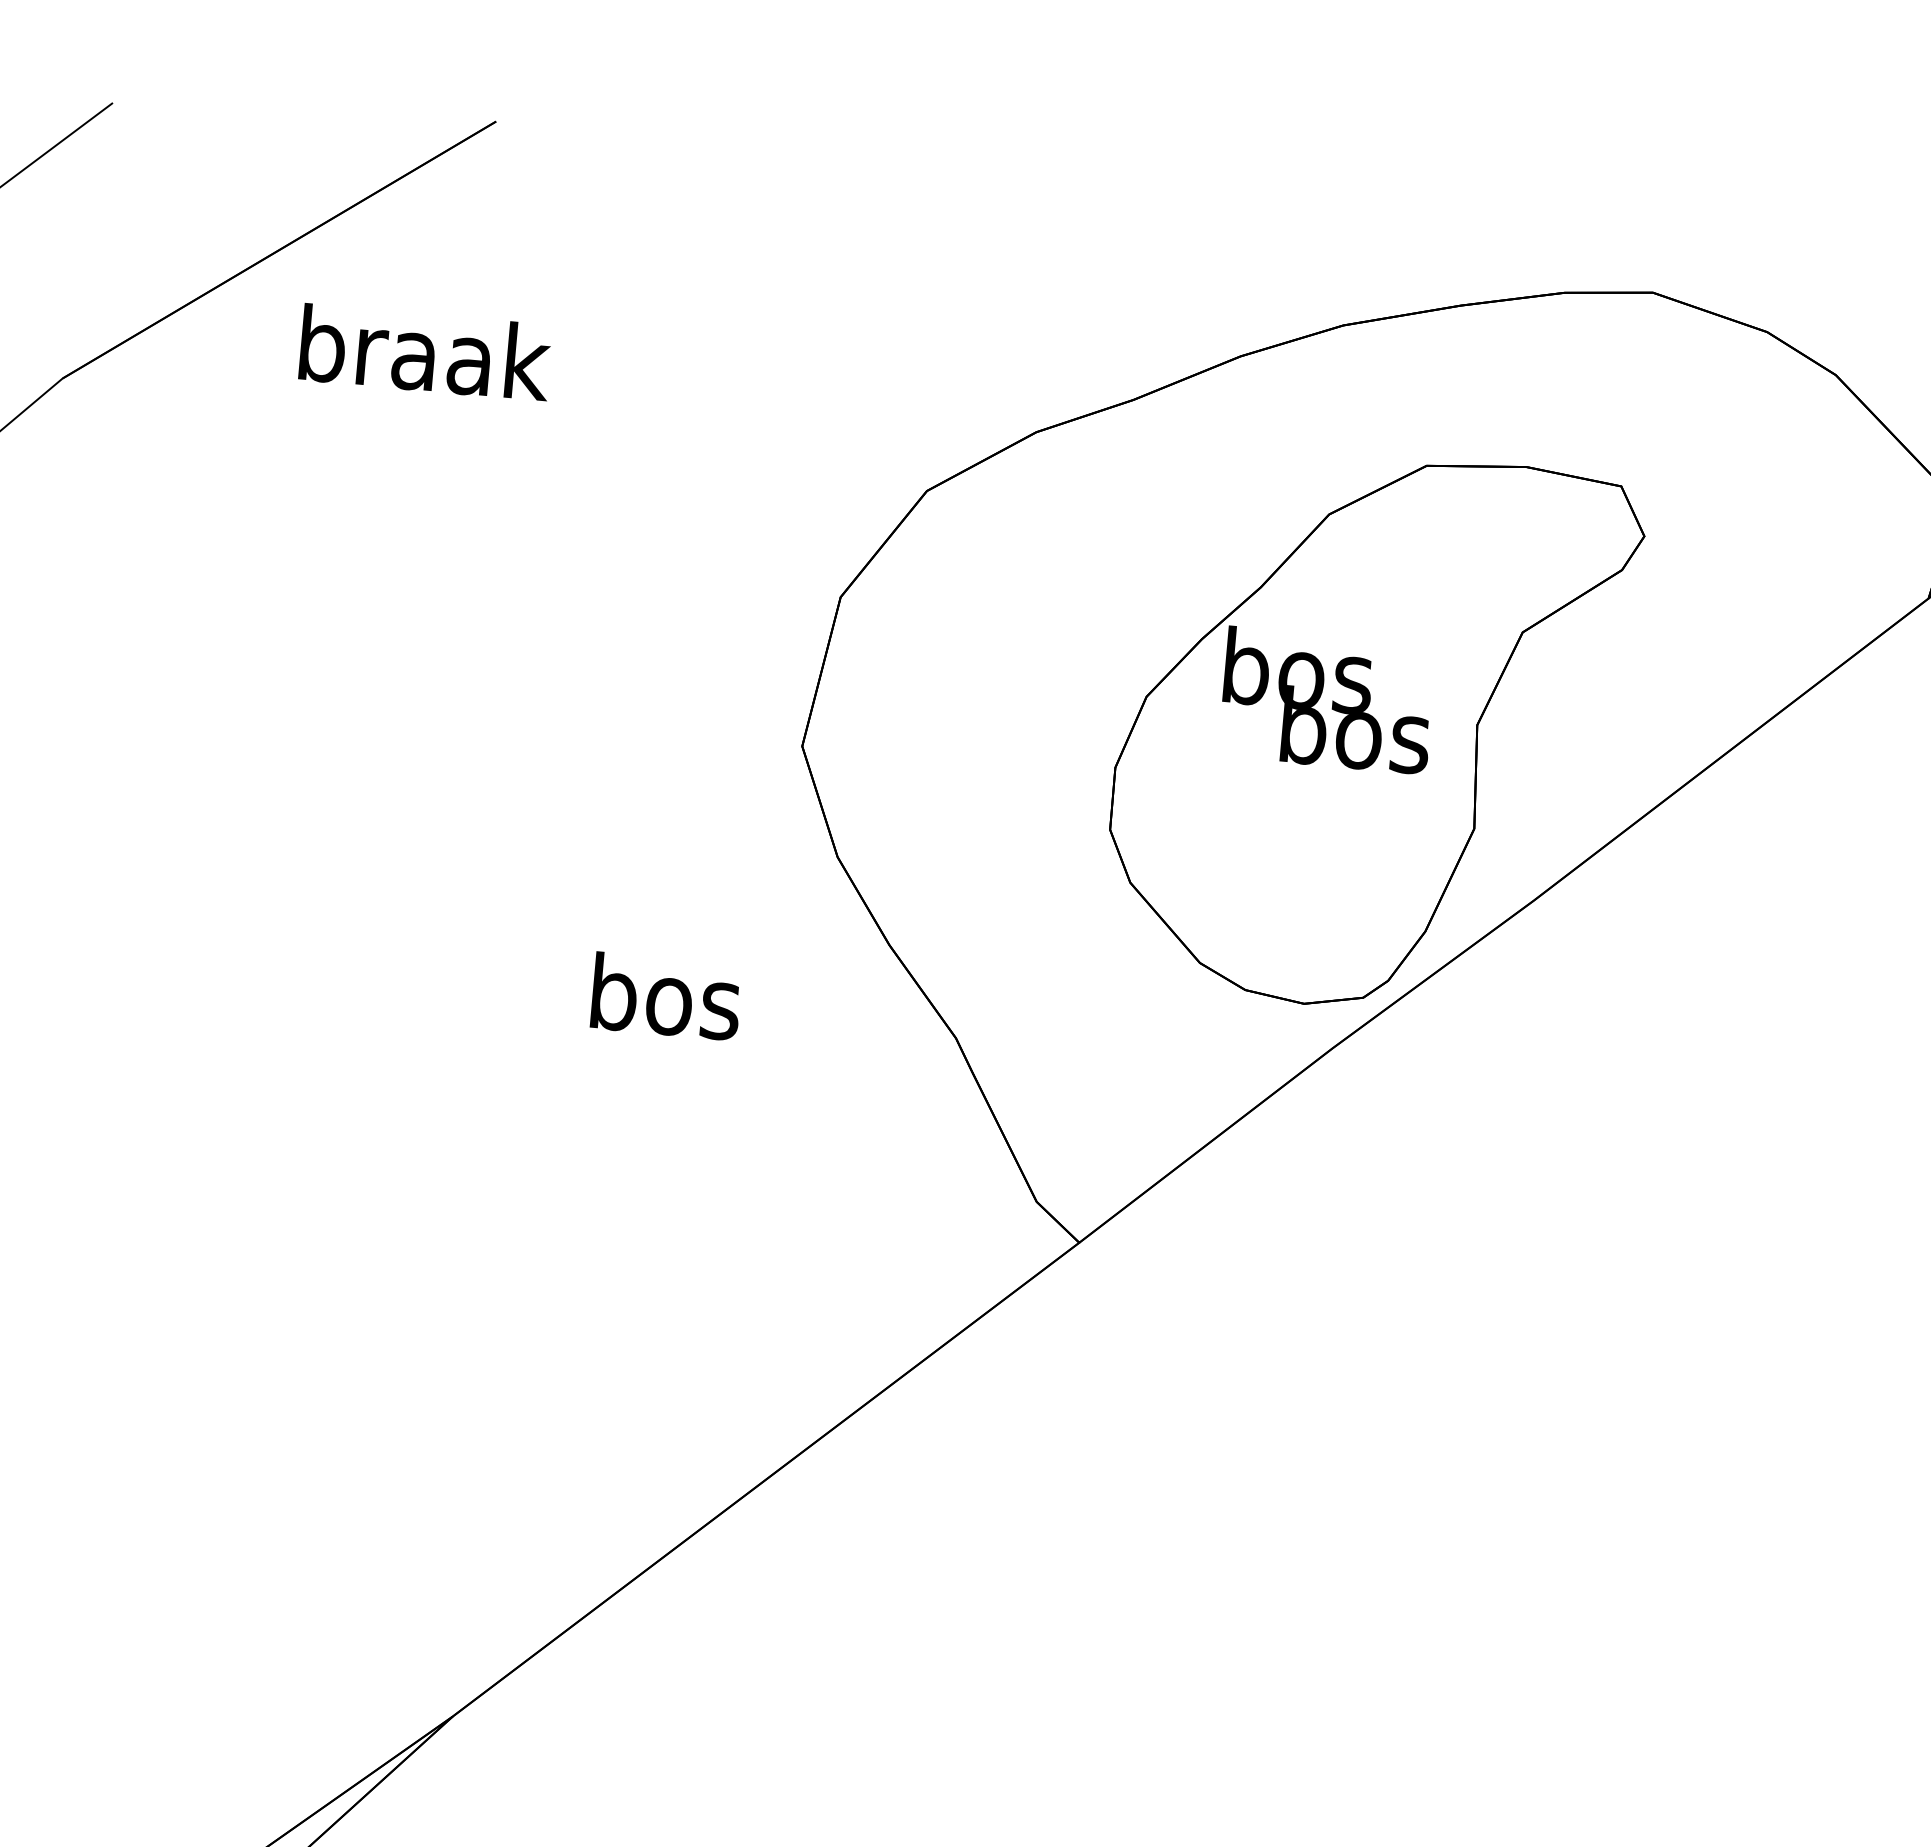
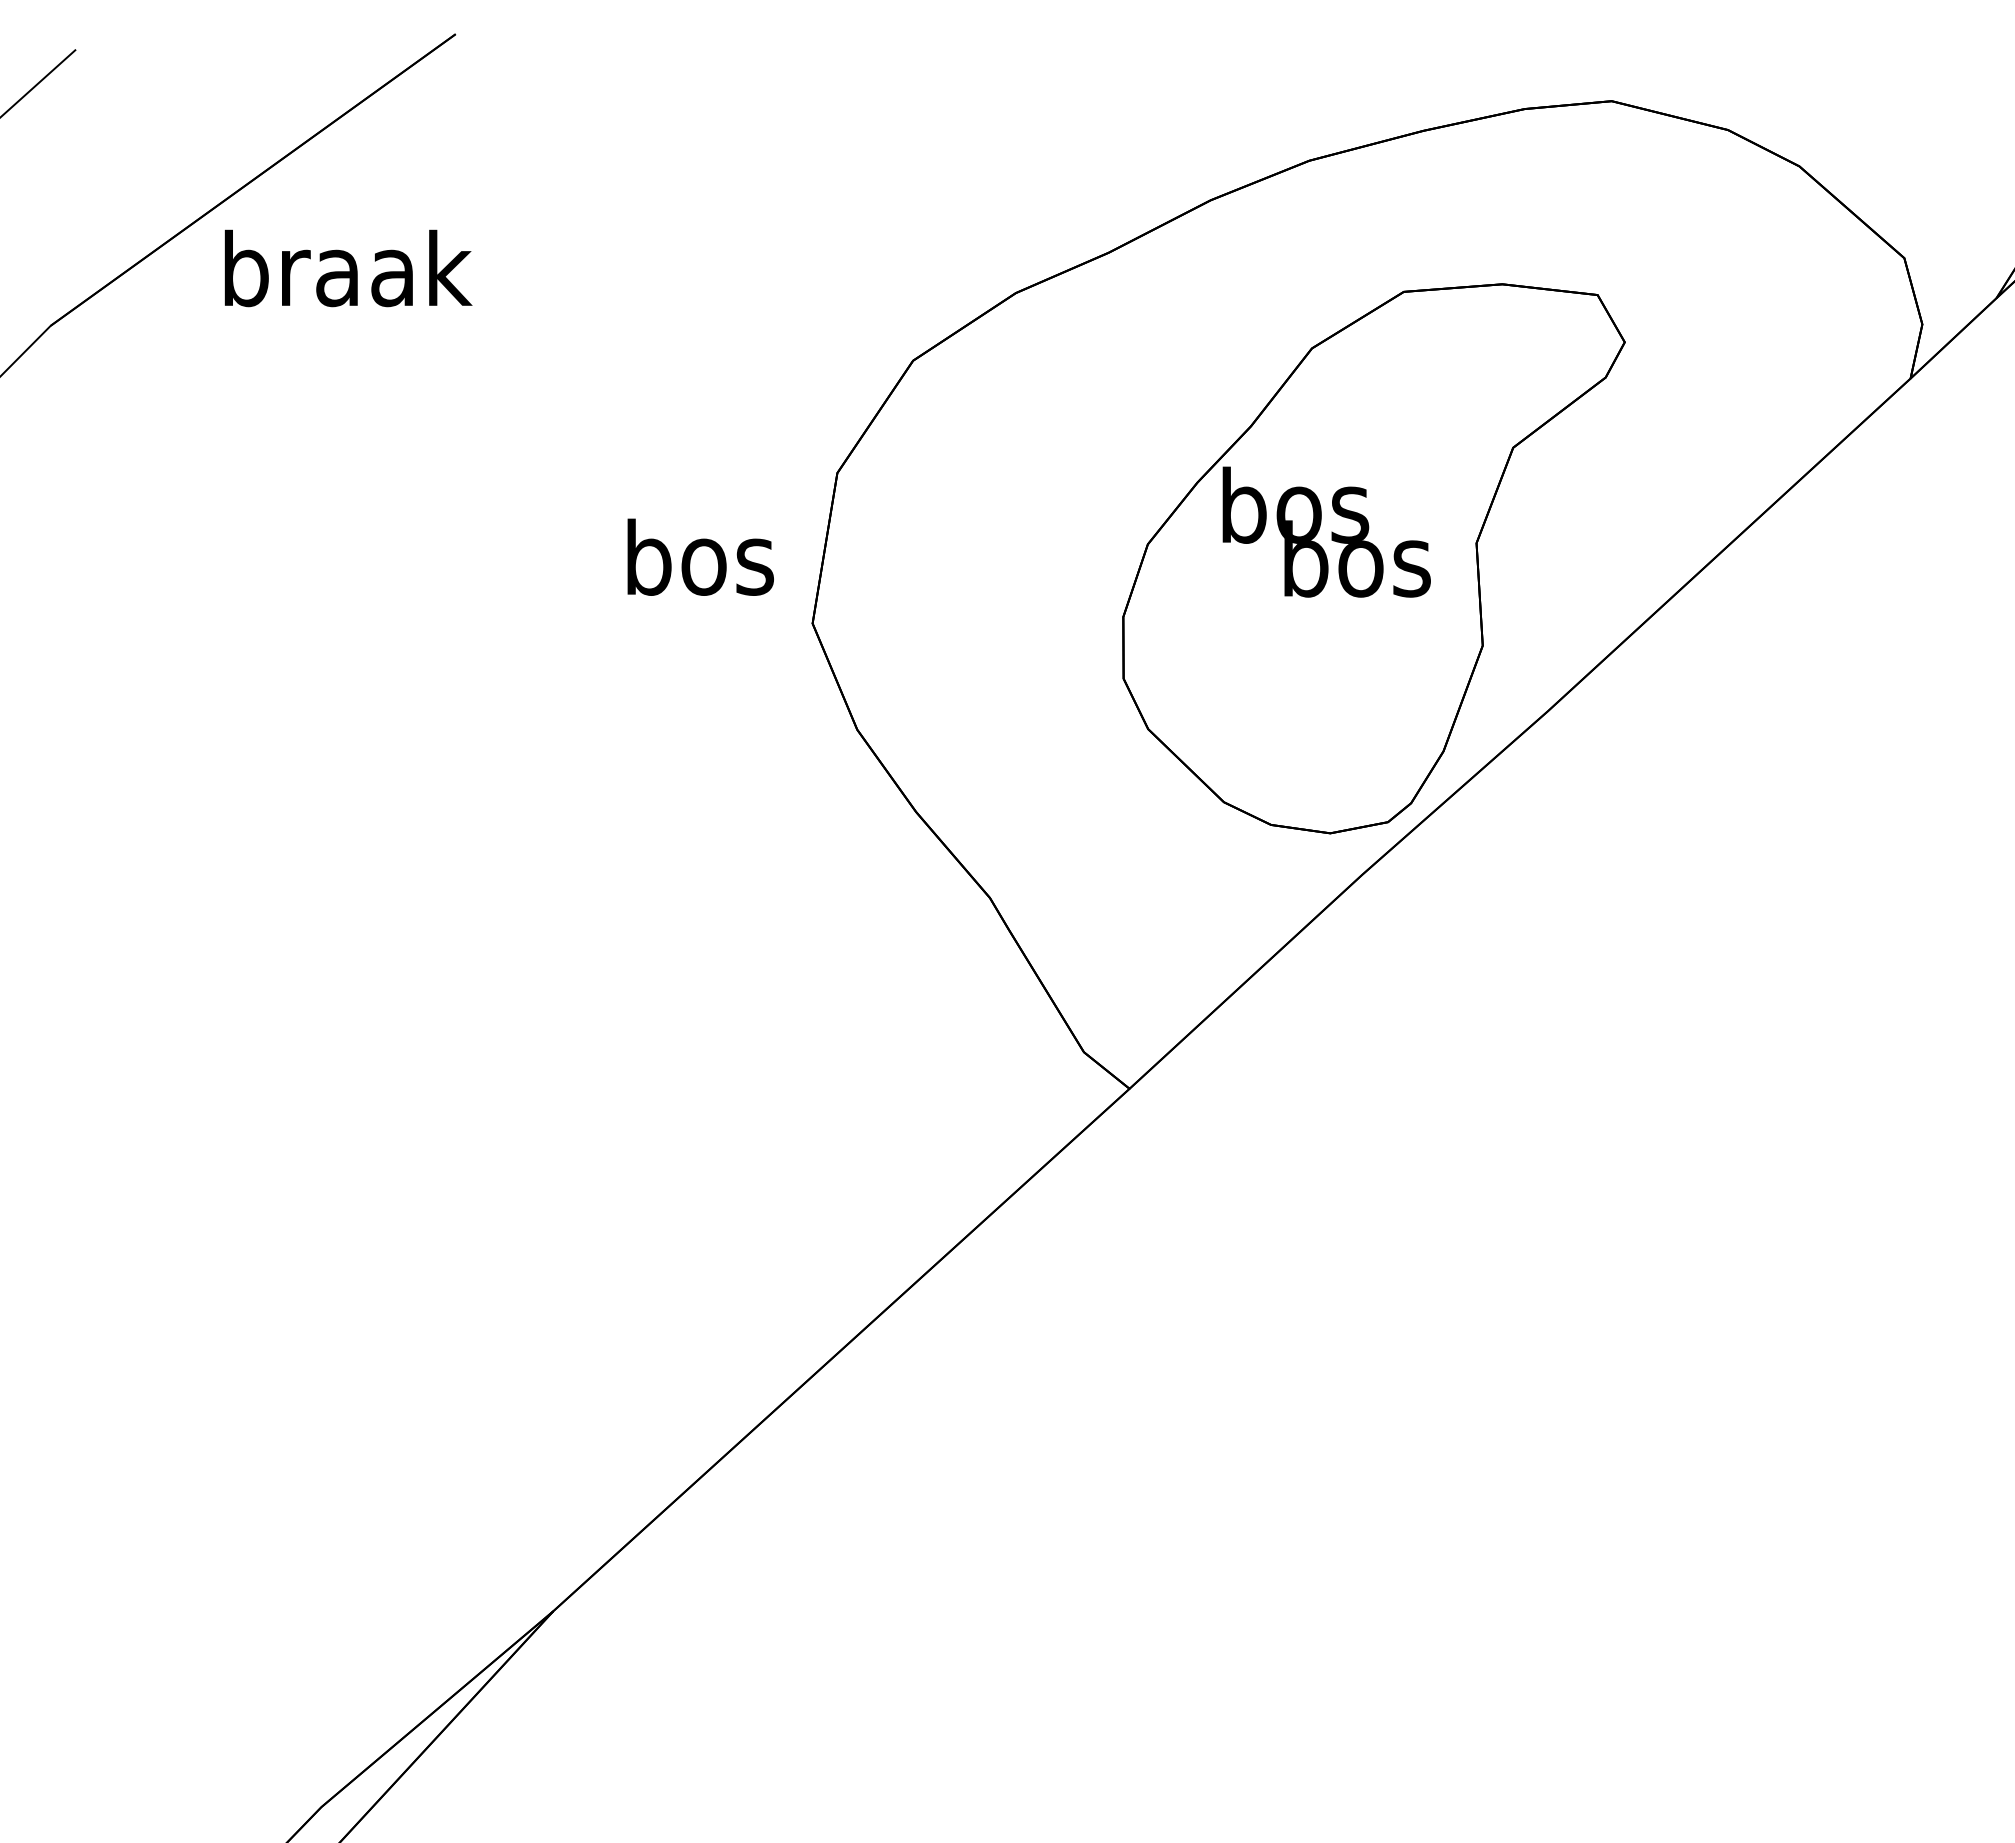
text: (425, 352) -> (348, 268), moved
text: (666, 995) -> (700, 556), moved

